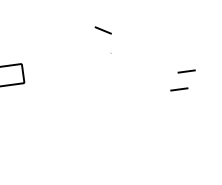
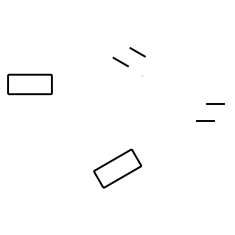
line: (87, 41) -> (120, 61), added
part: (98, 147) -> (117, 168), added

